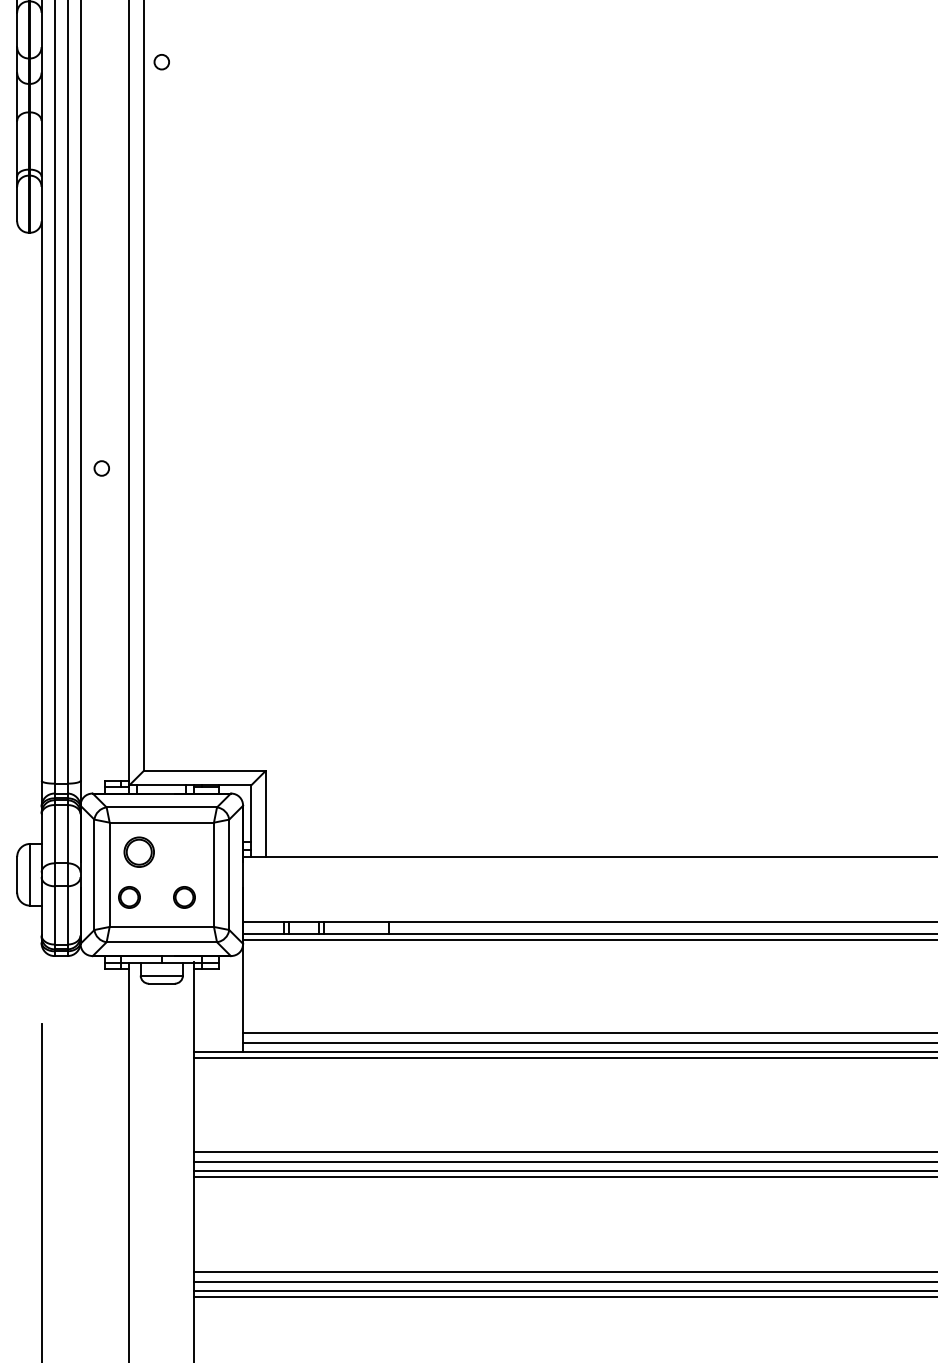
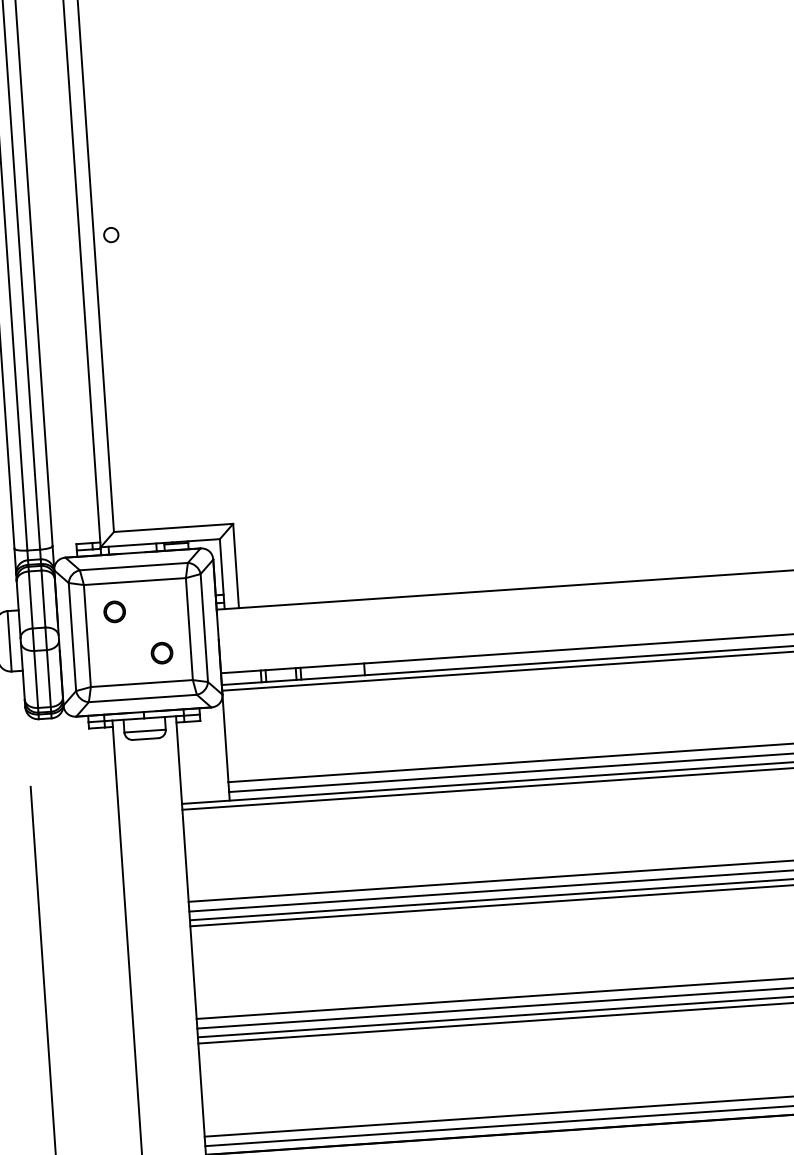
circle: (101, 468) -> (110, 235), moved
part: (138, 851) -> (114, 611), size x0.71
circle: (129, 897) -> (108, 656), removed

